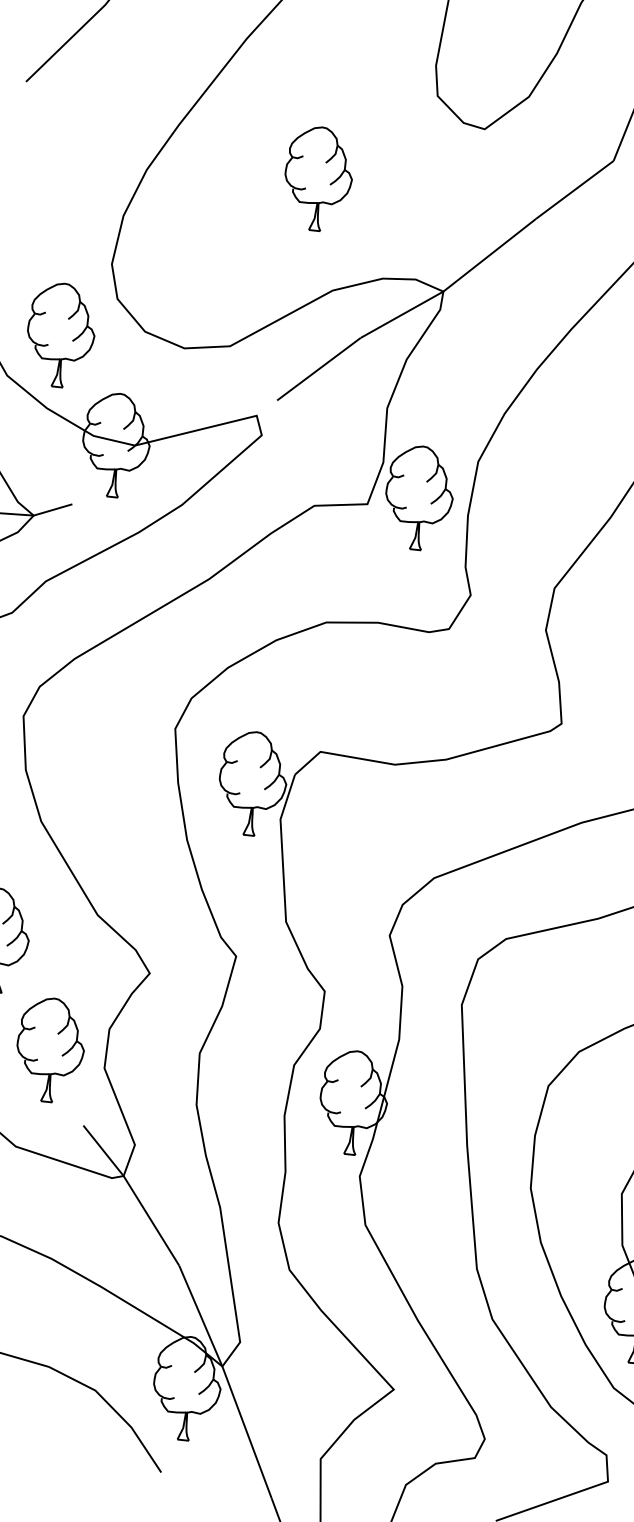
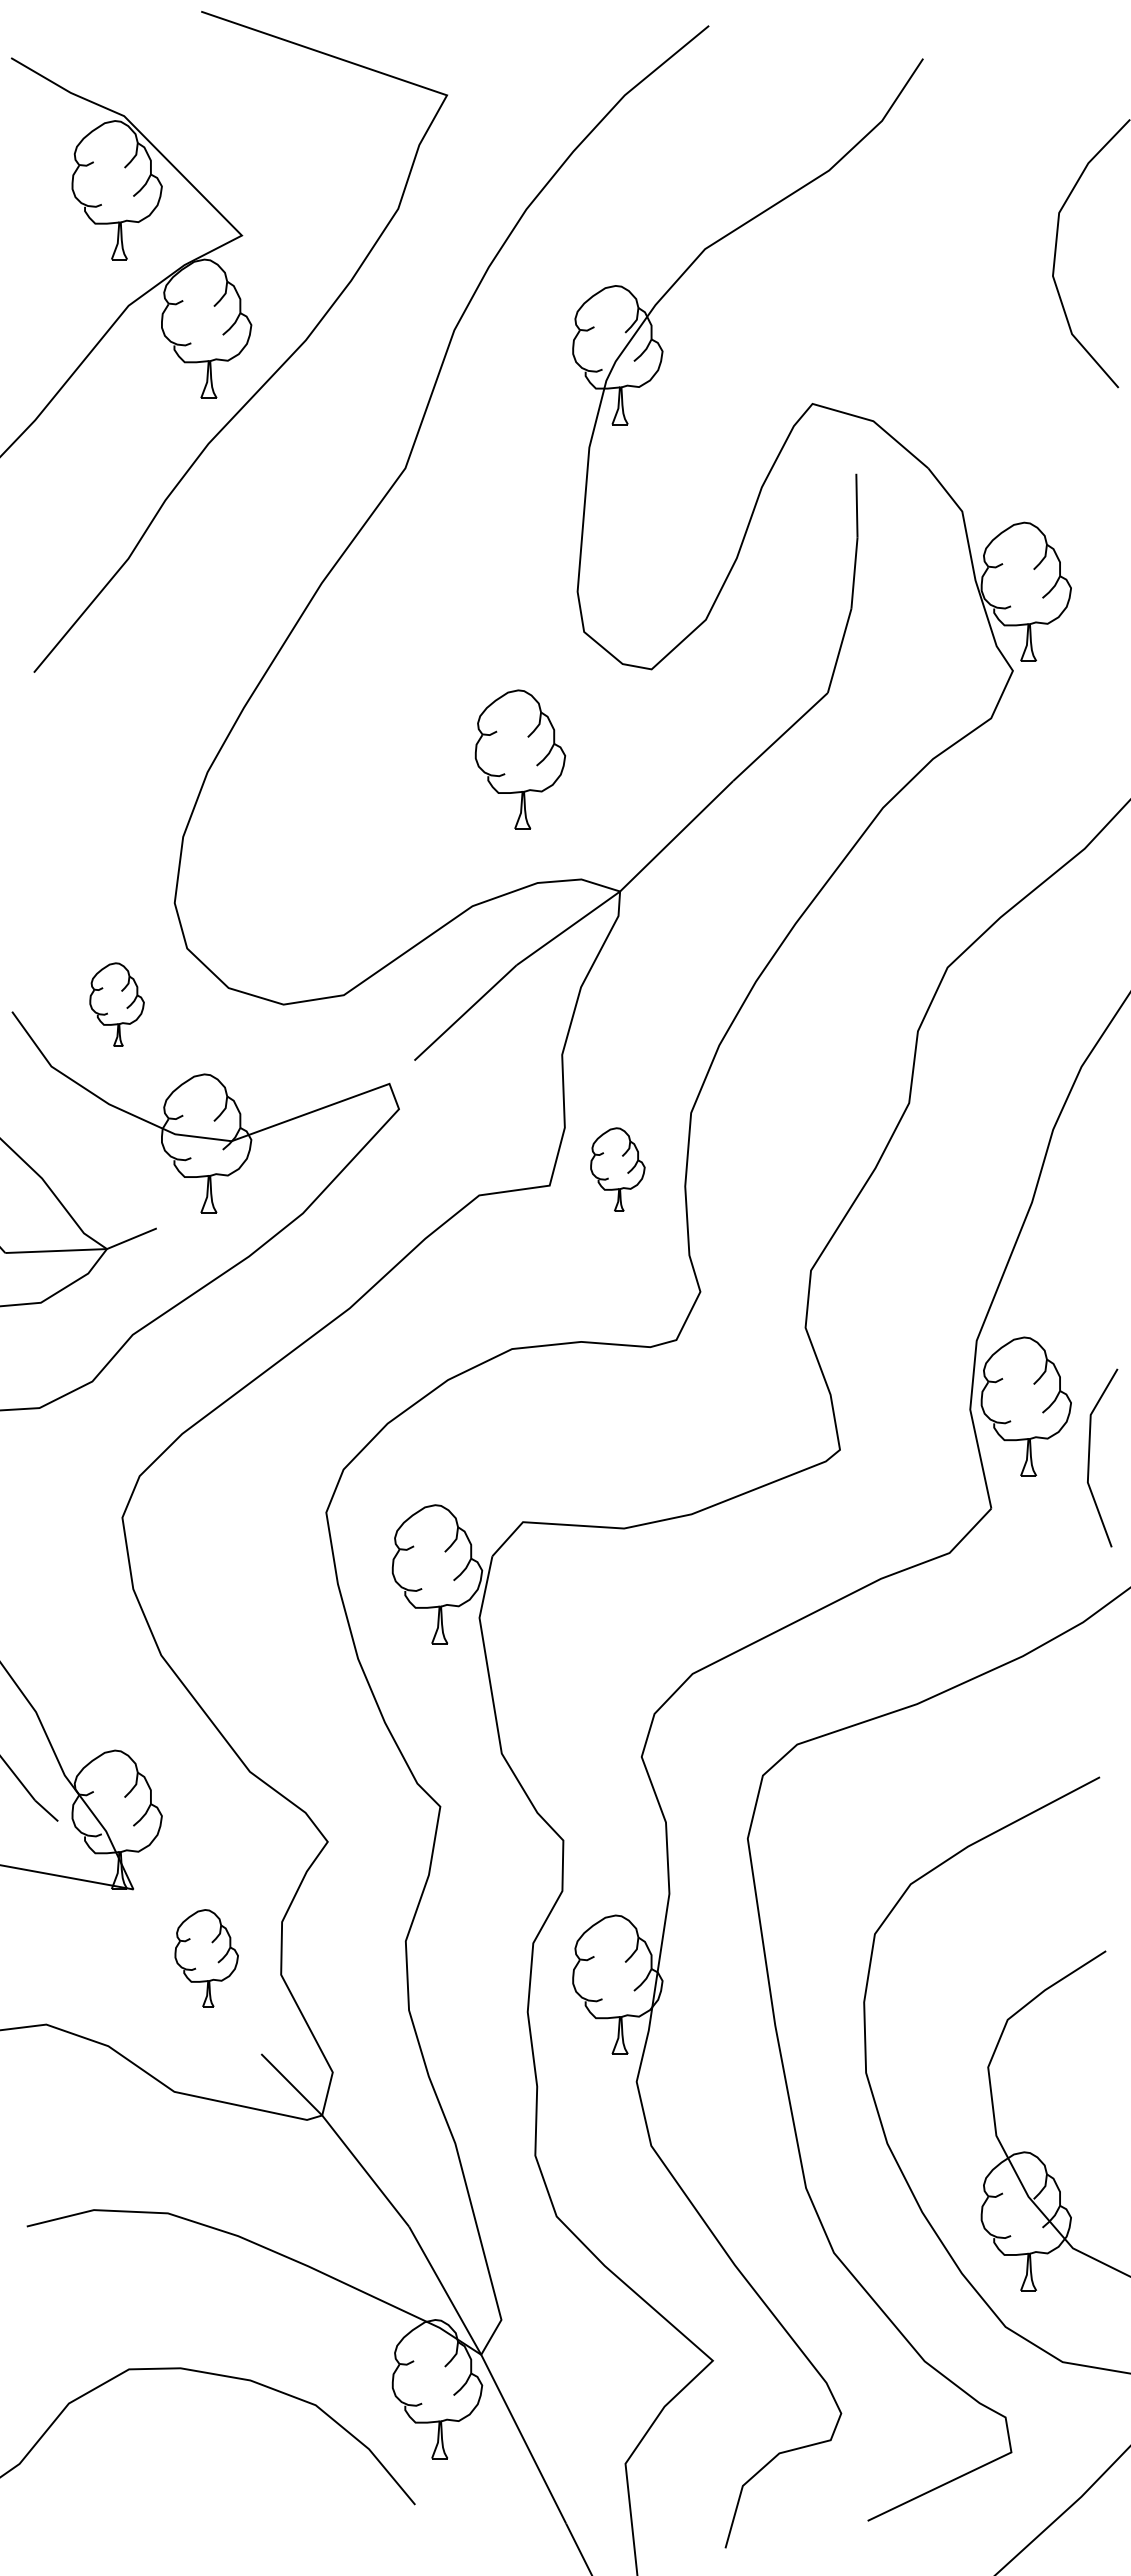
part: (318, 178) -> (520, 759), moved
part: (60, 334) -> (116, 1004), size x0.6
part: (419, 497) -> (617, 1169), size x0.6
part: (50, 1050) -> (206, 1958), size x0.7

